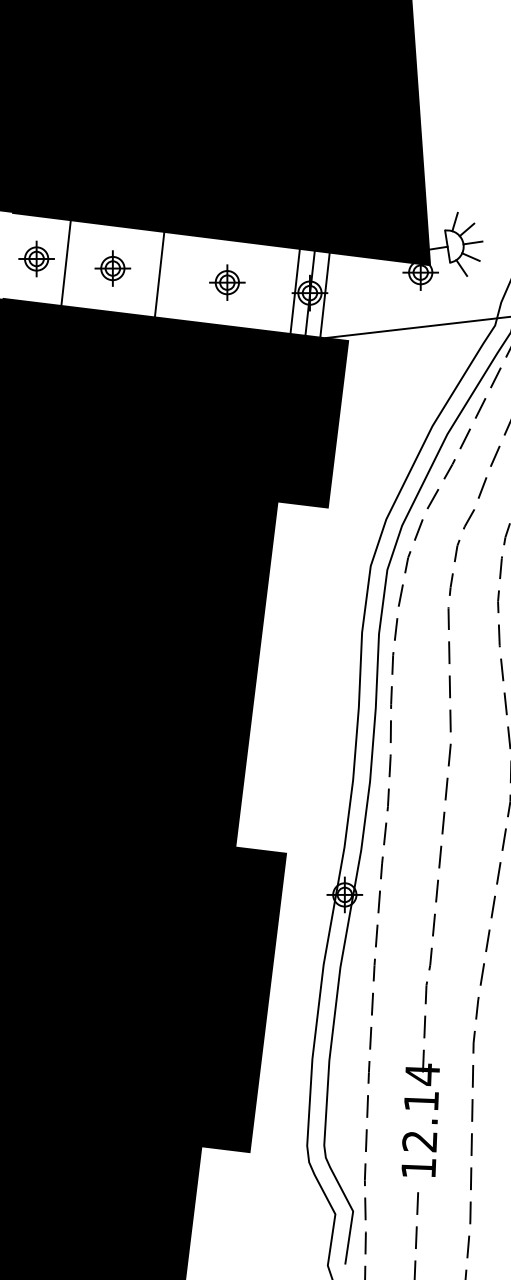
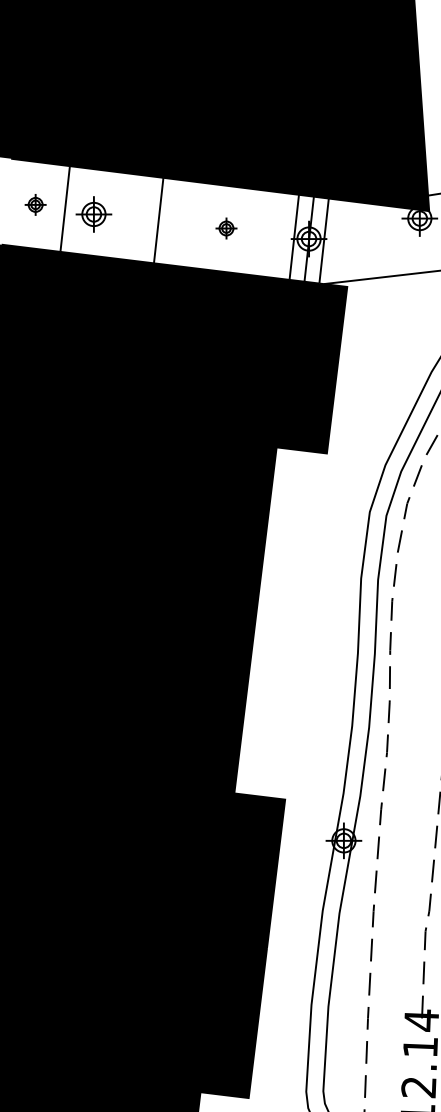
part: (36, 258) -> (35, 204), size x0.6
part: (112, 268) -> (93, 214), moved
part: (227, 282) -> (226, 228), size x0.6

